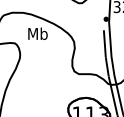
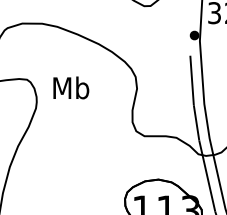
text: (37, 33) -> (70, 87), moved

